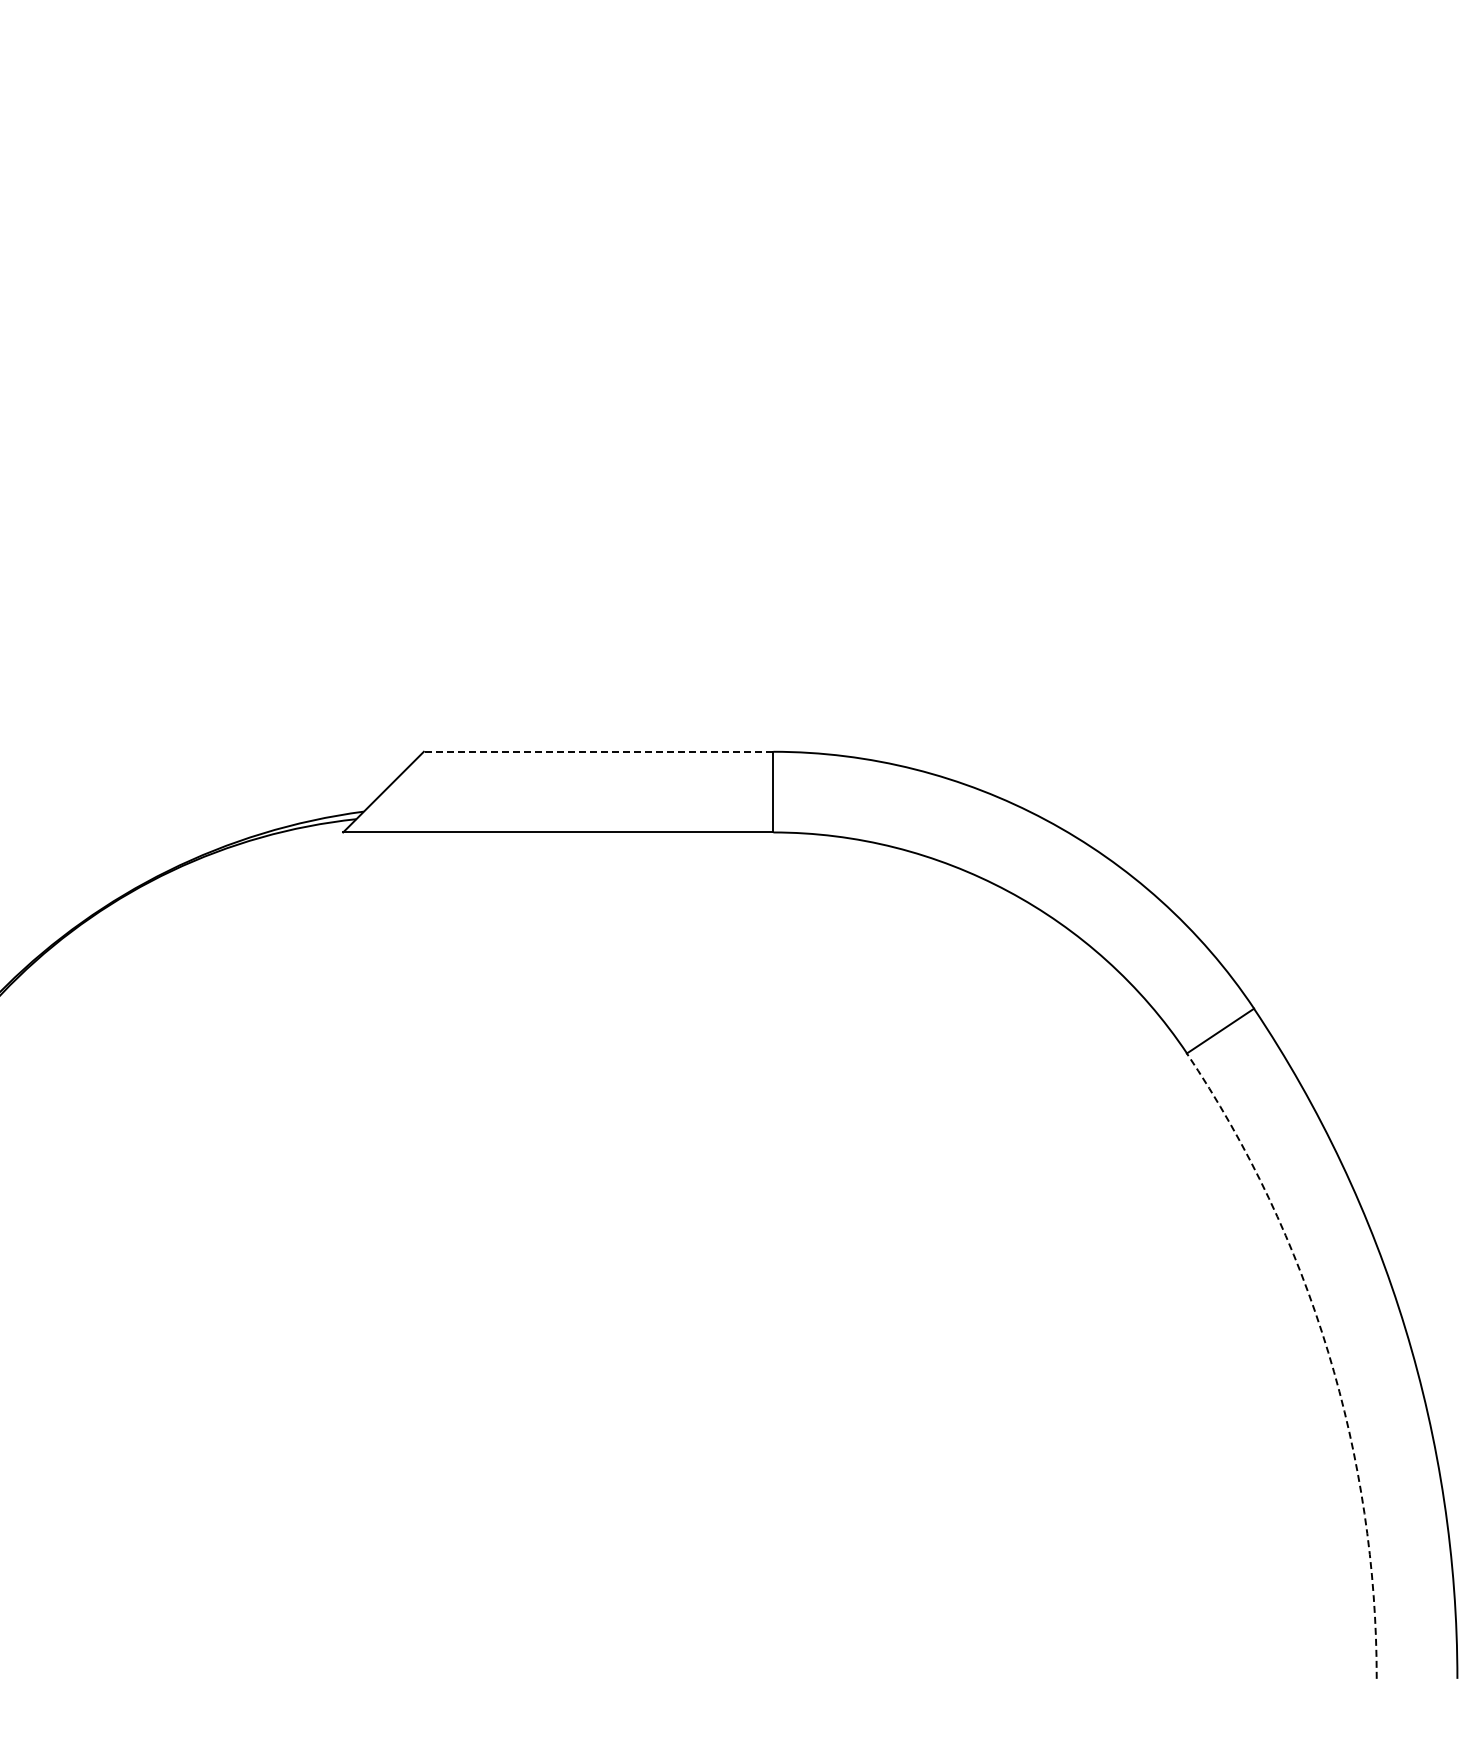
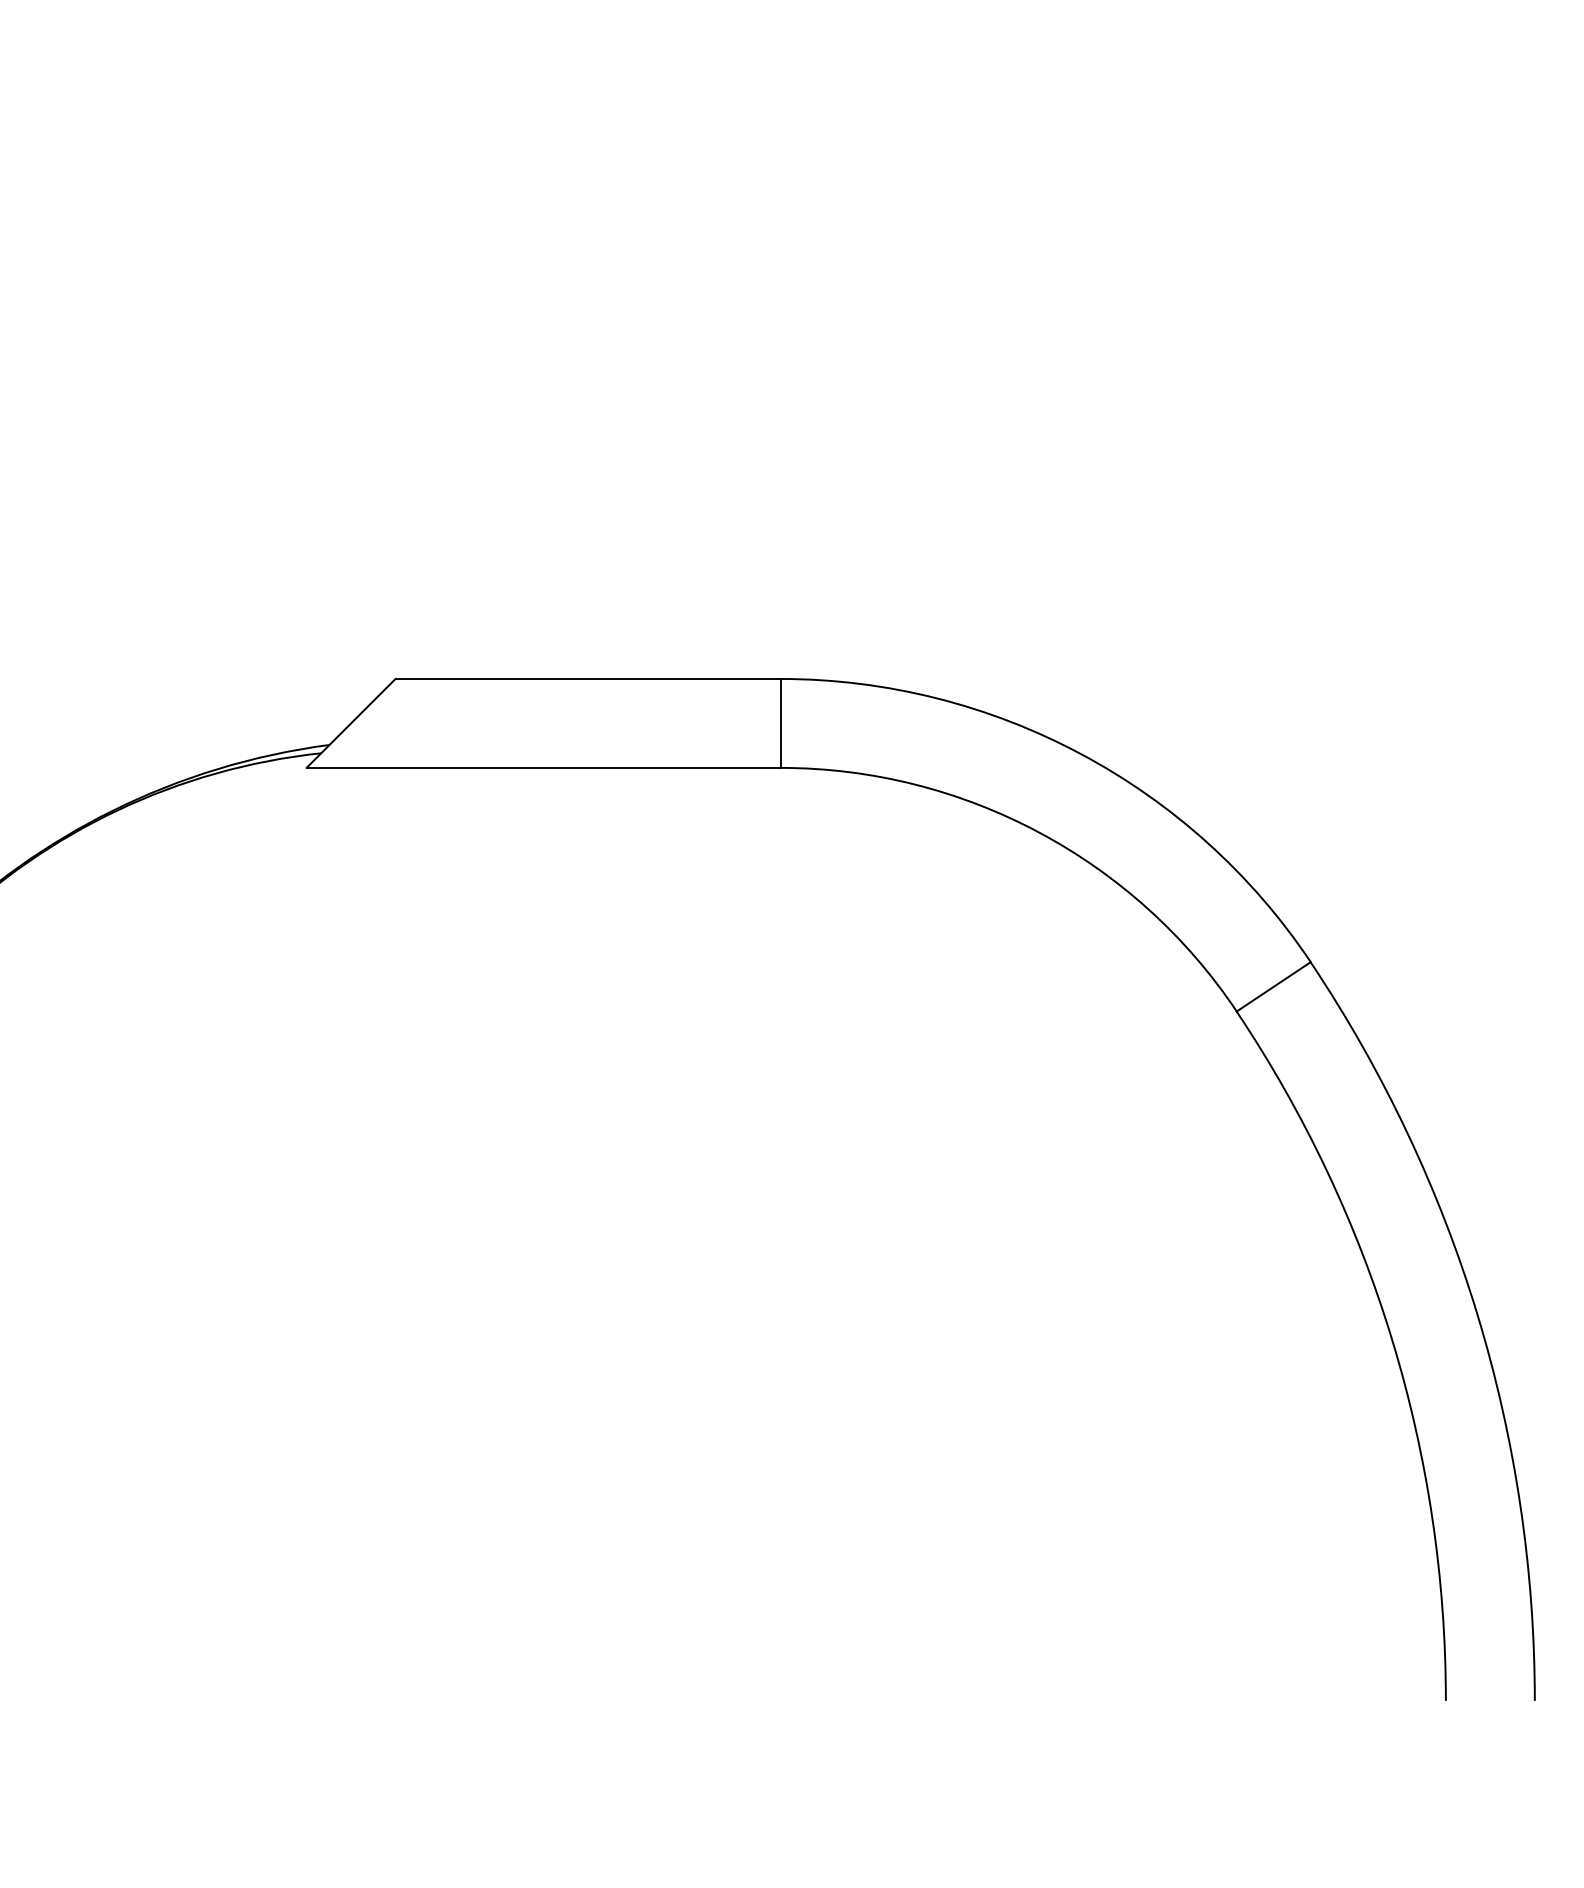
line: (598, 751) -> (588, 678), dashed -> solid
arc: (1328, 1352) -> (1392, 1341), dashed -> solid

